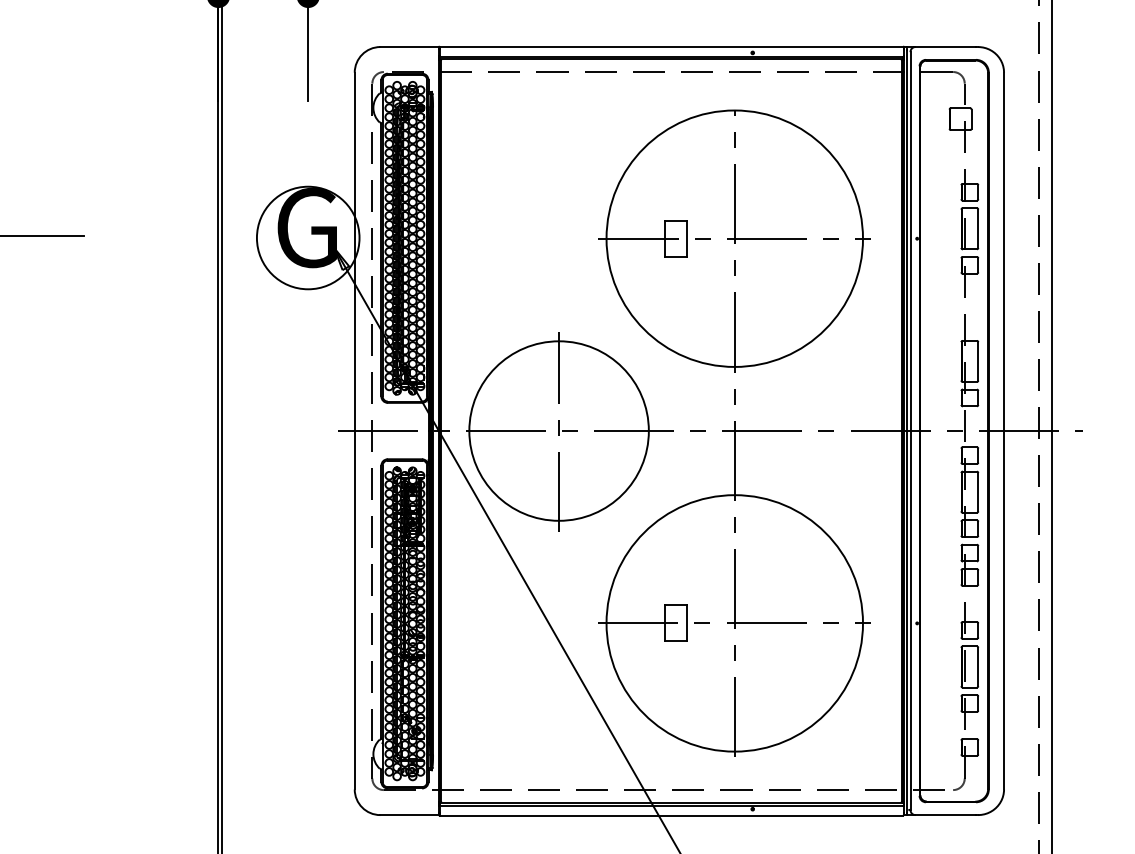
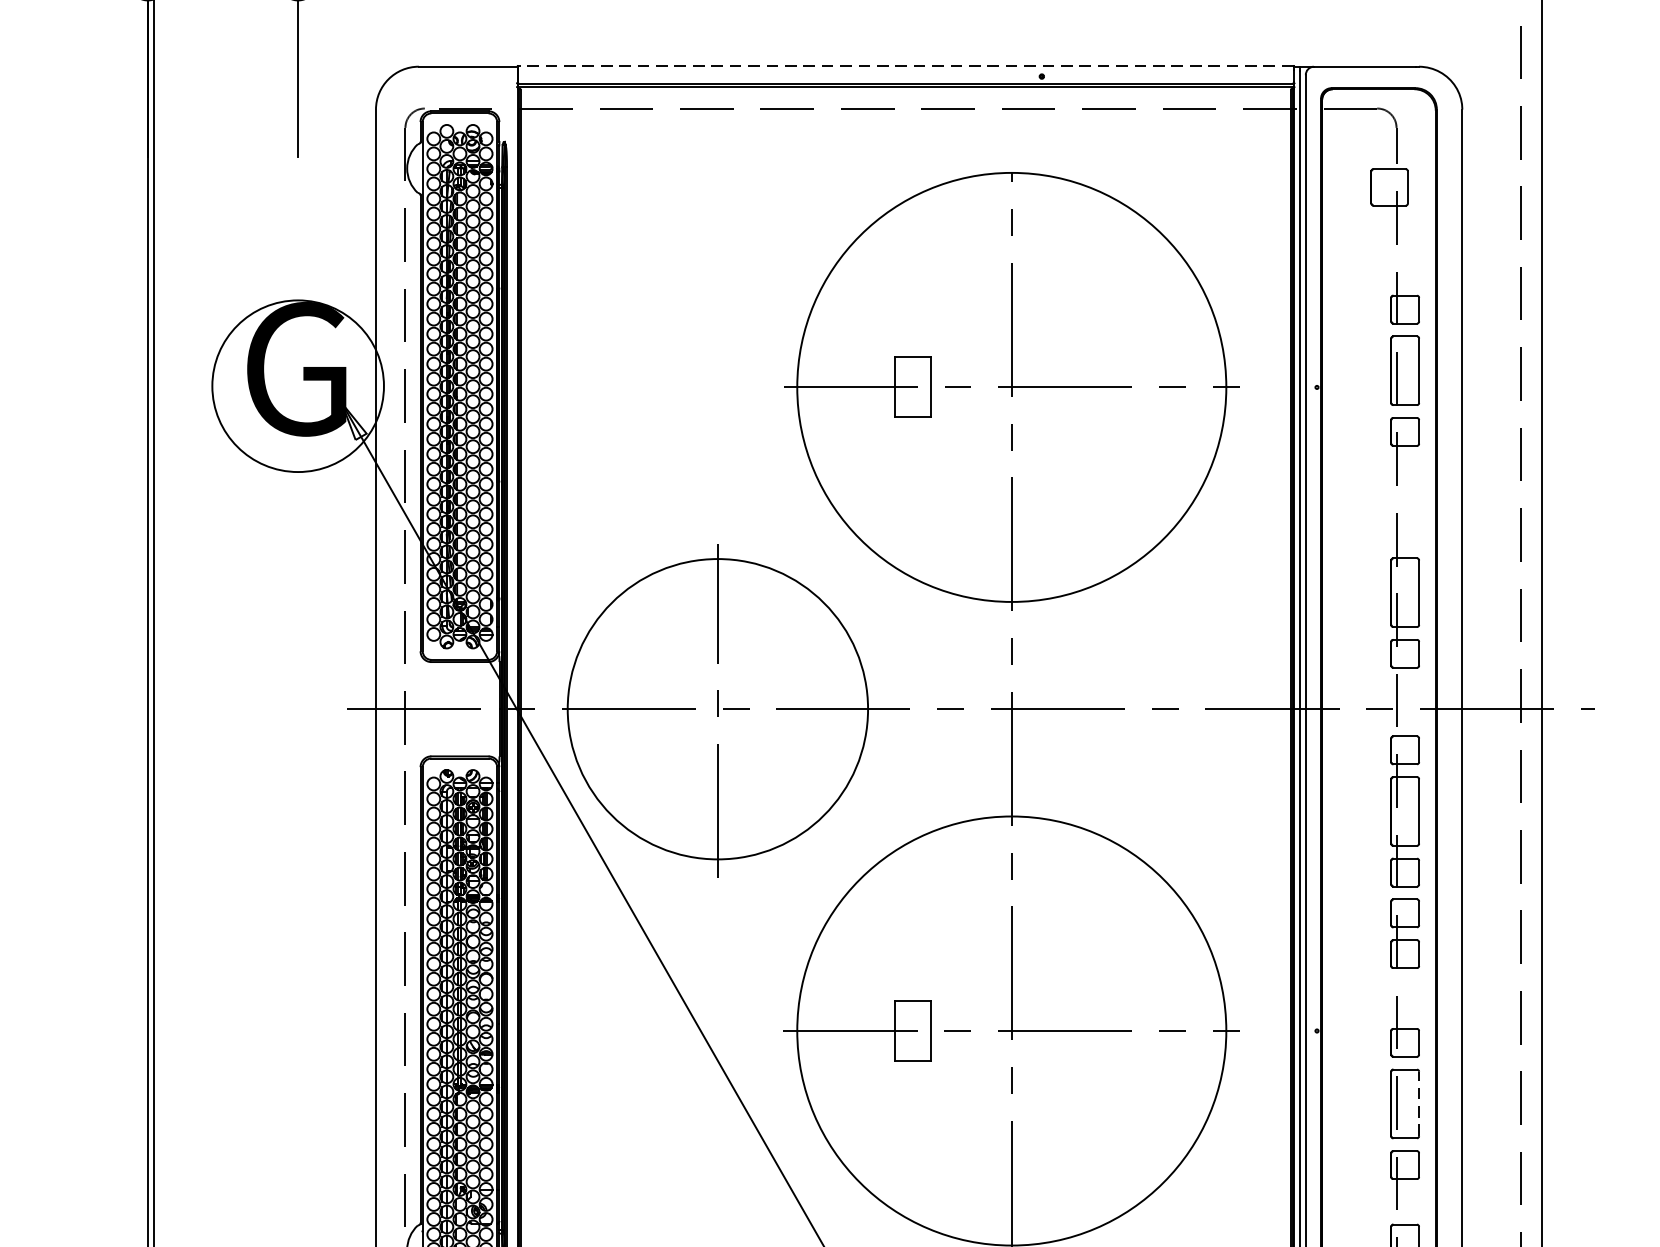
line: (671, 46) -> (905, 65), solid -> dashed
line: (978, 666) -> (1419, 1103), solid -> dashed

